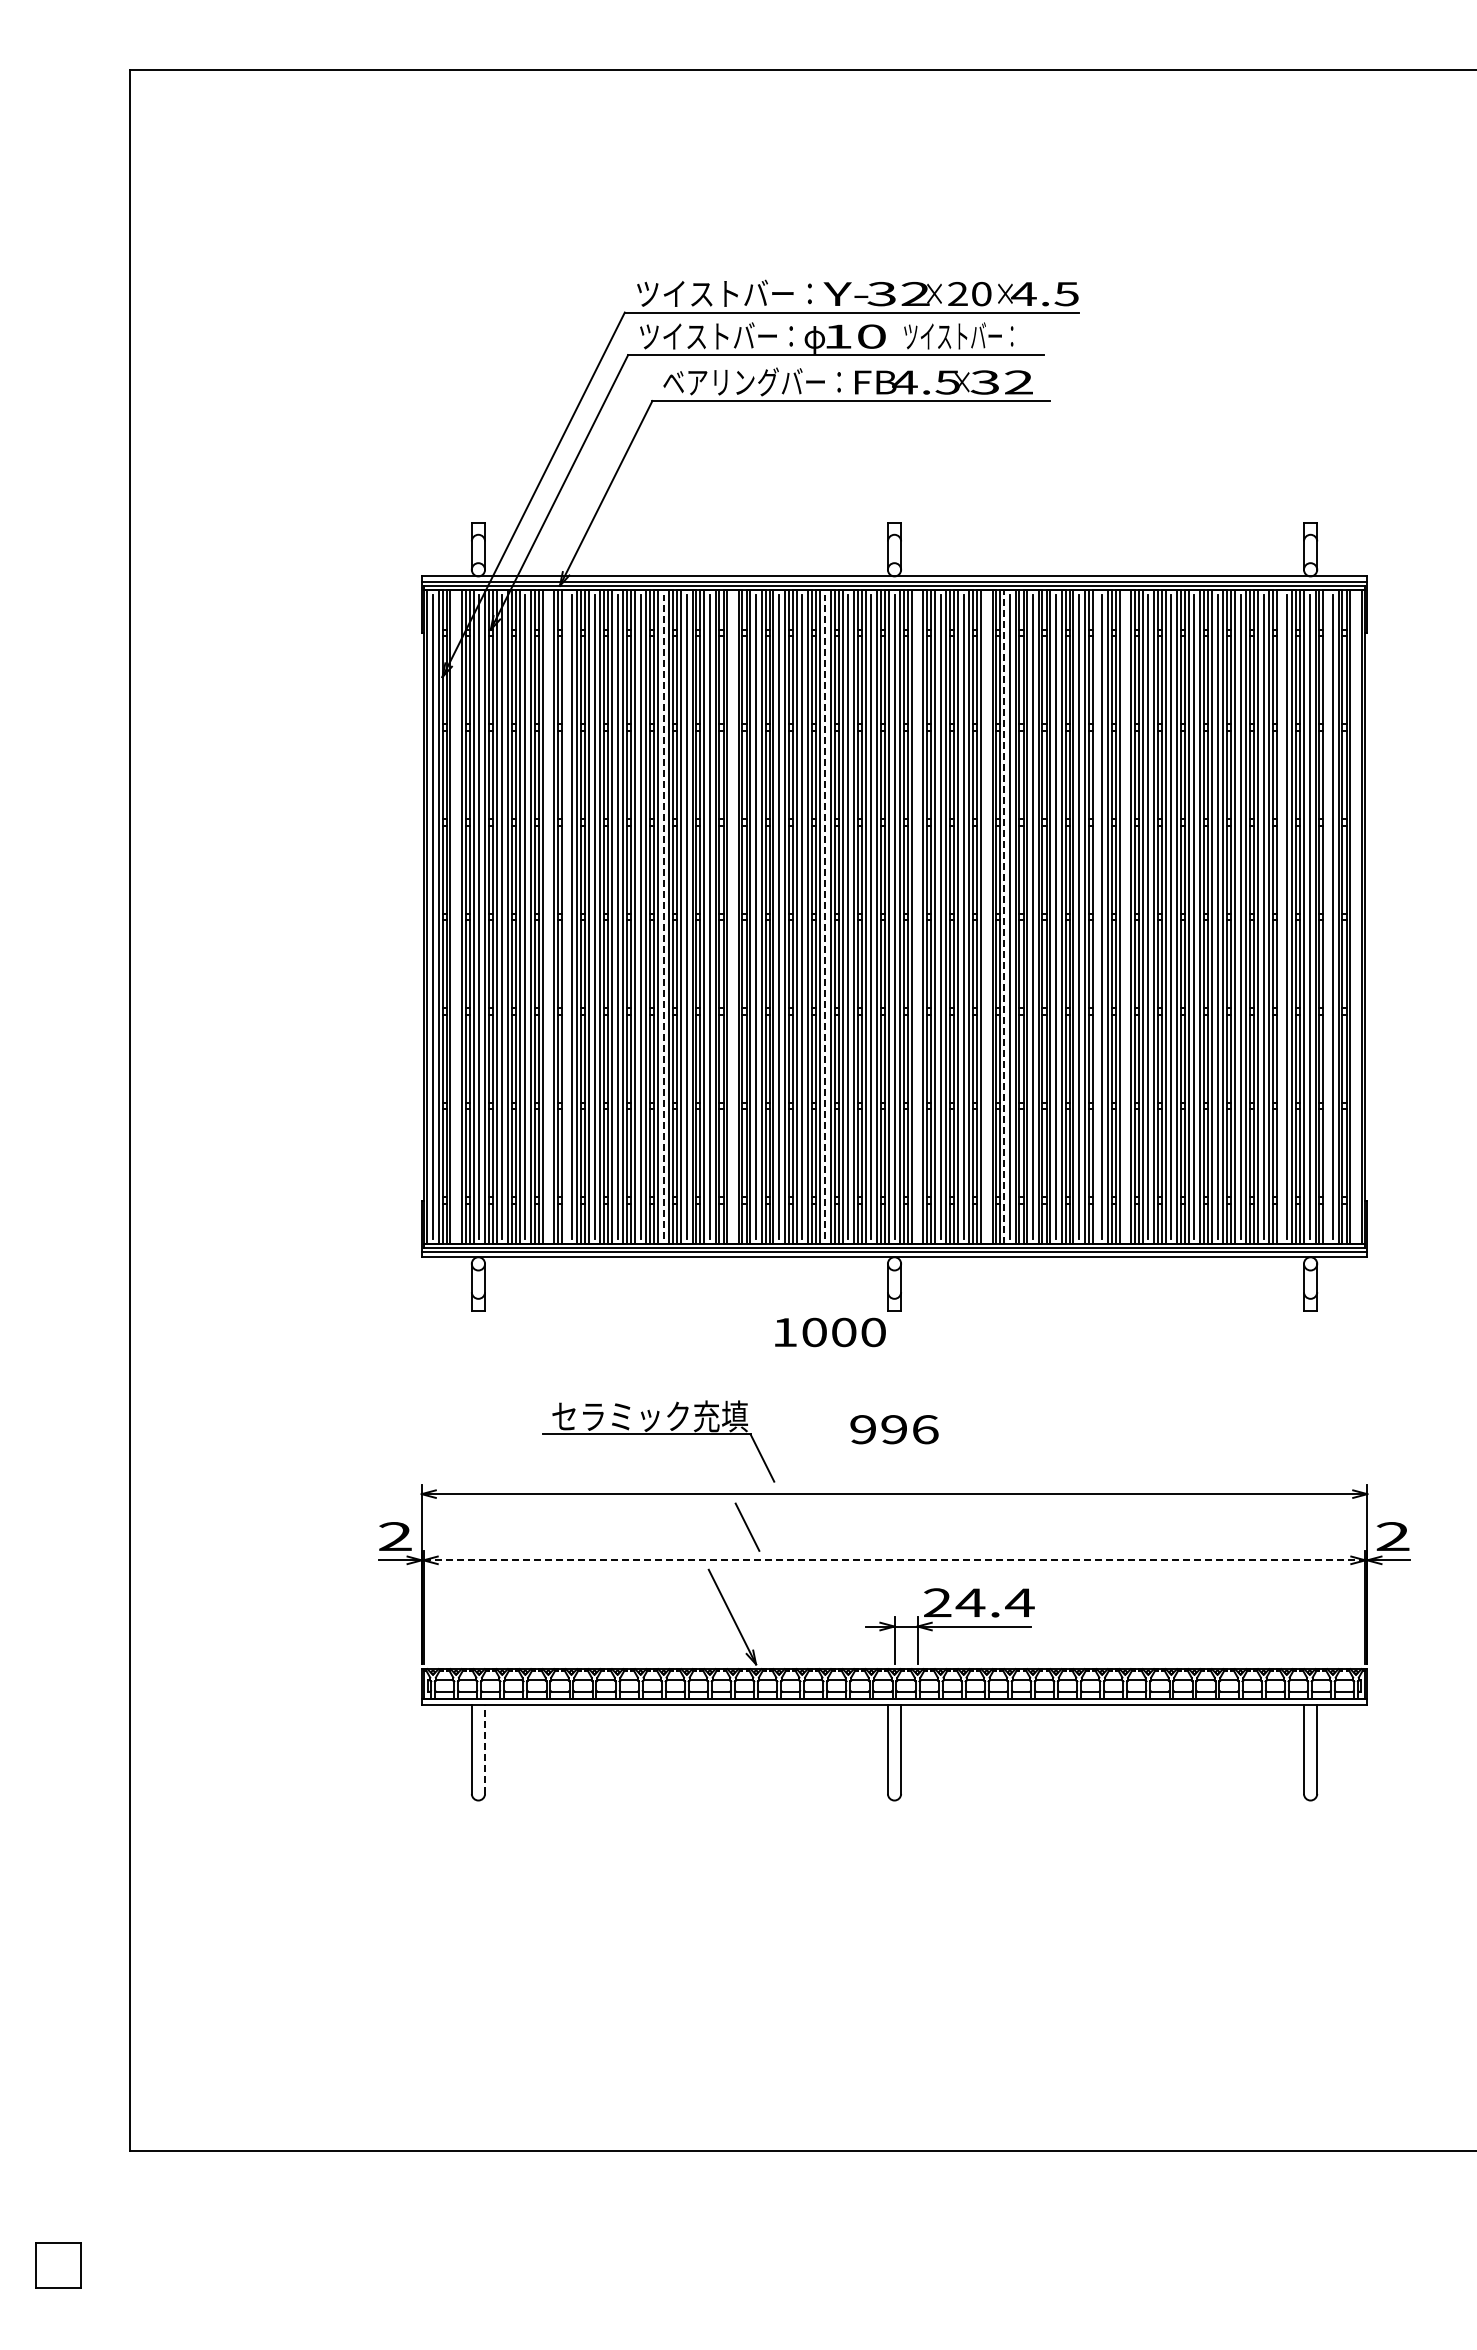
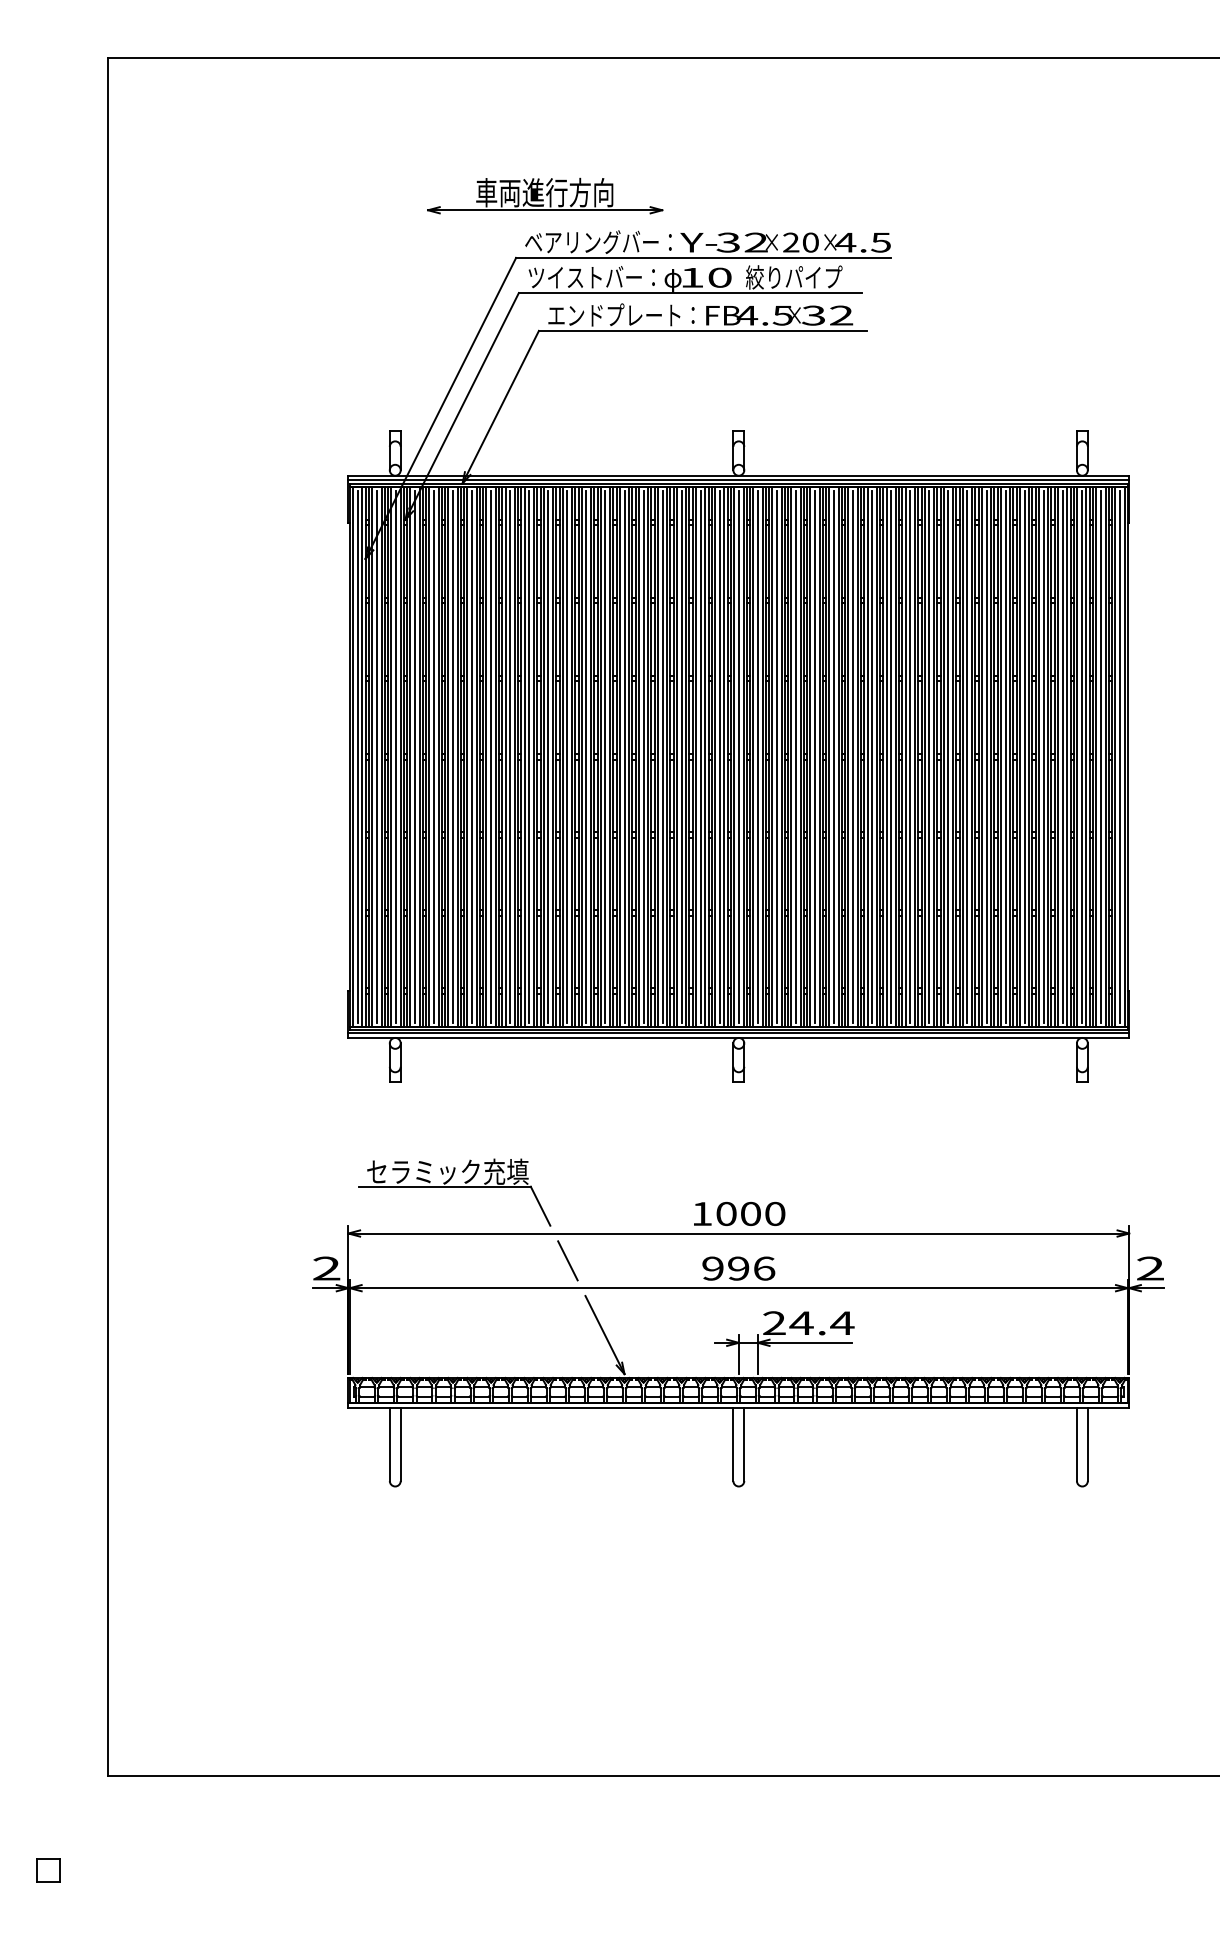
part: (659, 237) -> (544, 195), added
text: (724, 293) -> (598, 242), ツイストバー： -> ベアリングバー：
text: (961, 336) -> (794, 277), ツイストバー： -> 絞りパイプ
text: (743, 381) -> (614, 314), ベアリングバー： -> エンドプレート：
line: (456, 916) -> (377, 756), added
line: (548, 916) -> (453, 756), added
line: (565, 916) -> (467, 756), added
line: (663, 916) -> (548, 756), dashed -> solid
line: (733, 916) -> (605, 756), added
line: (825, 916) -> (681, 756), dashed -> solid
line: (917, 916) -> (757, 756), added
line: (986, 916) -> (814, 756), added
line: (1004, 916) -> (829, 756), dashed -> solid
line: (1096, 916) -> (905, 756), added
line: (1125, 916) -> (929, 756), added
line: (1281, 916) -> (1058, 756), added
line: (1327, 916) -> (1096, 756), added
line: (1355, 916) -> (1119, 756), added
text: (830, 1332) -> (739, 1213), moved
text: (894, 1429) -> (738, 1268), moved
part: (658, 1434) -> (454, 1186), moved
line: (747, 1526) -> (567, 1260), moved
line: (894, 1560) -> (738, 1288), dashed -> solid
line: (485, 1748) -> (401, 1443), dashed -> solid
part: (58, 2264) -> (48, 1869), size x0.62

